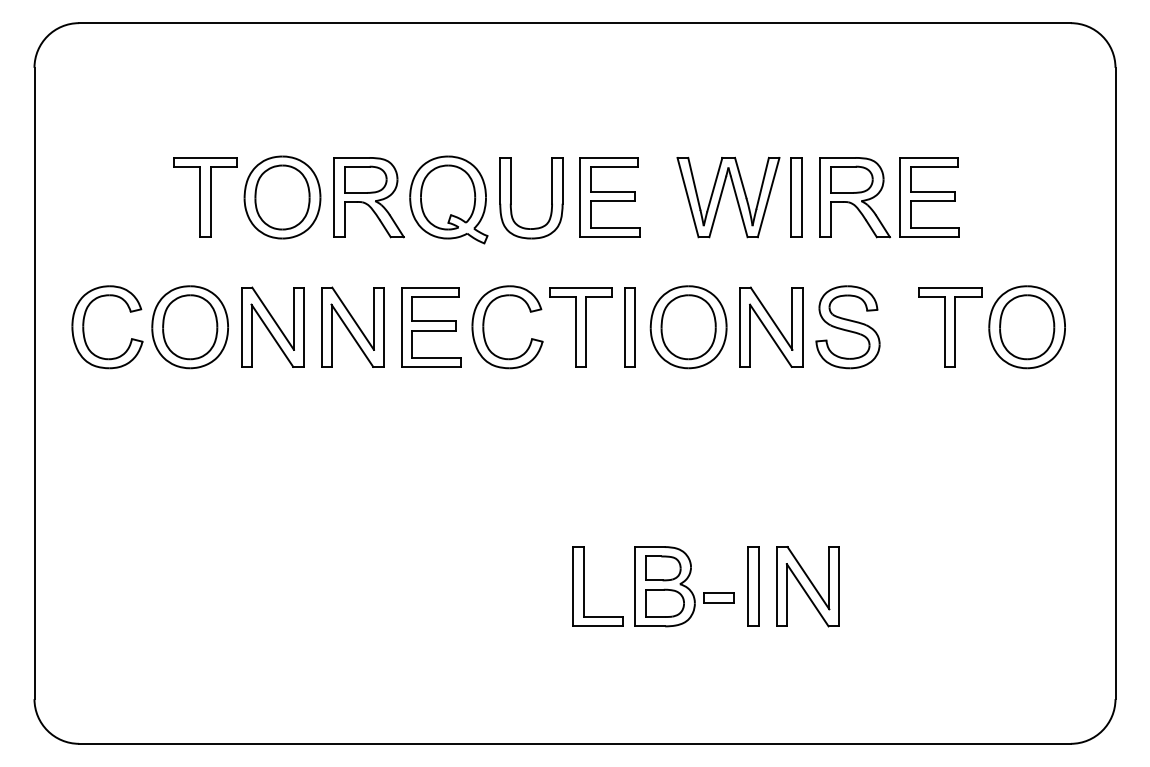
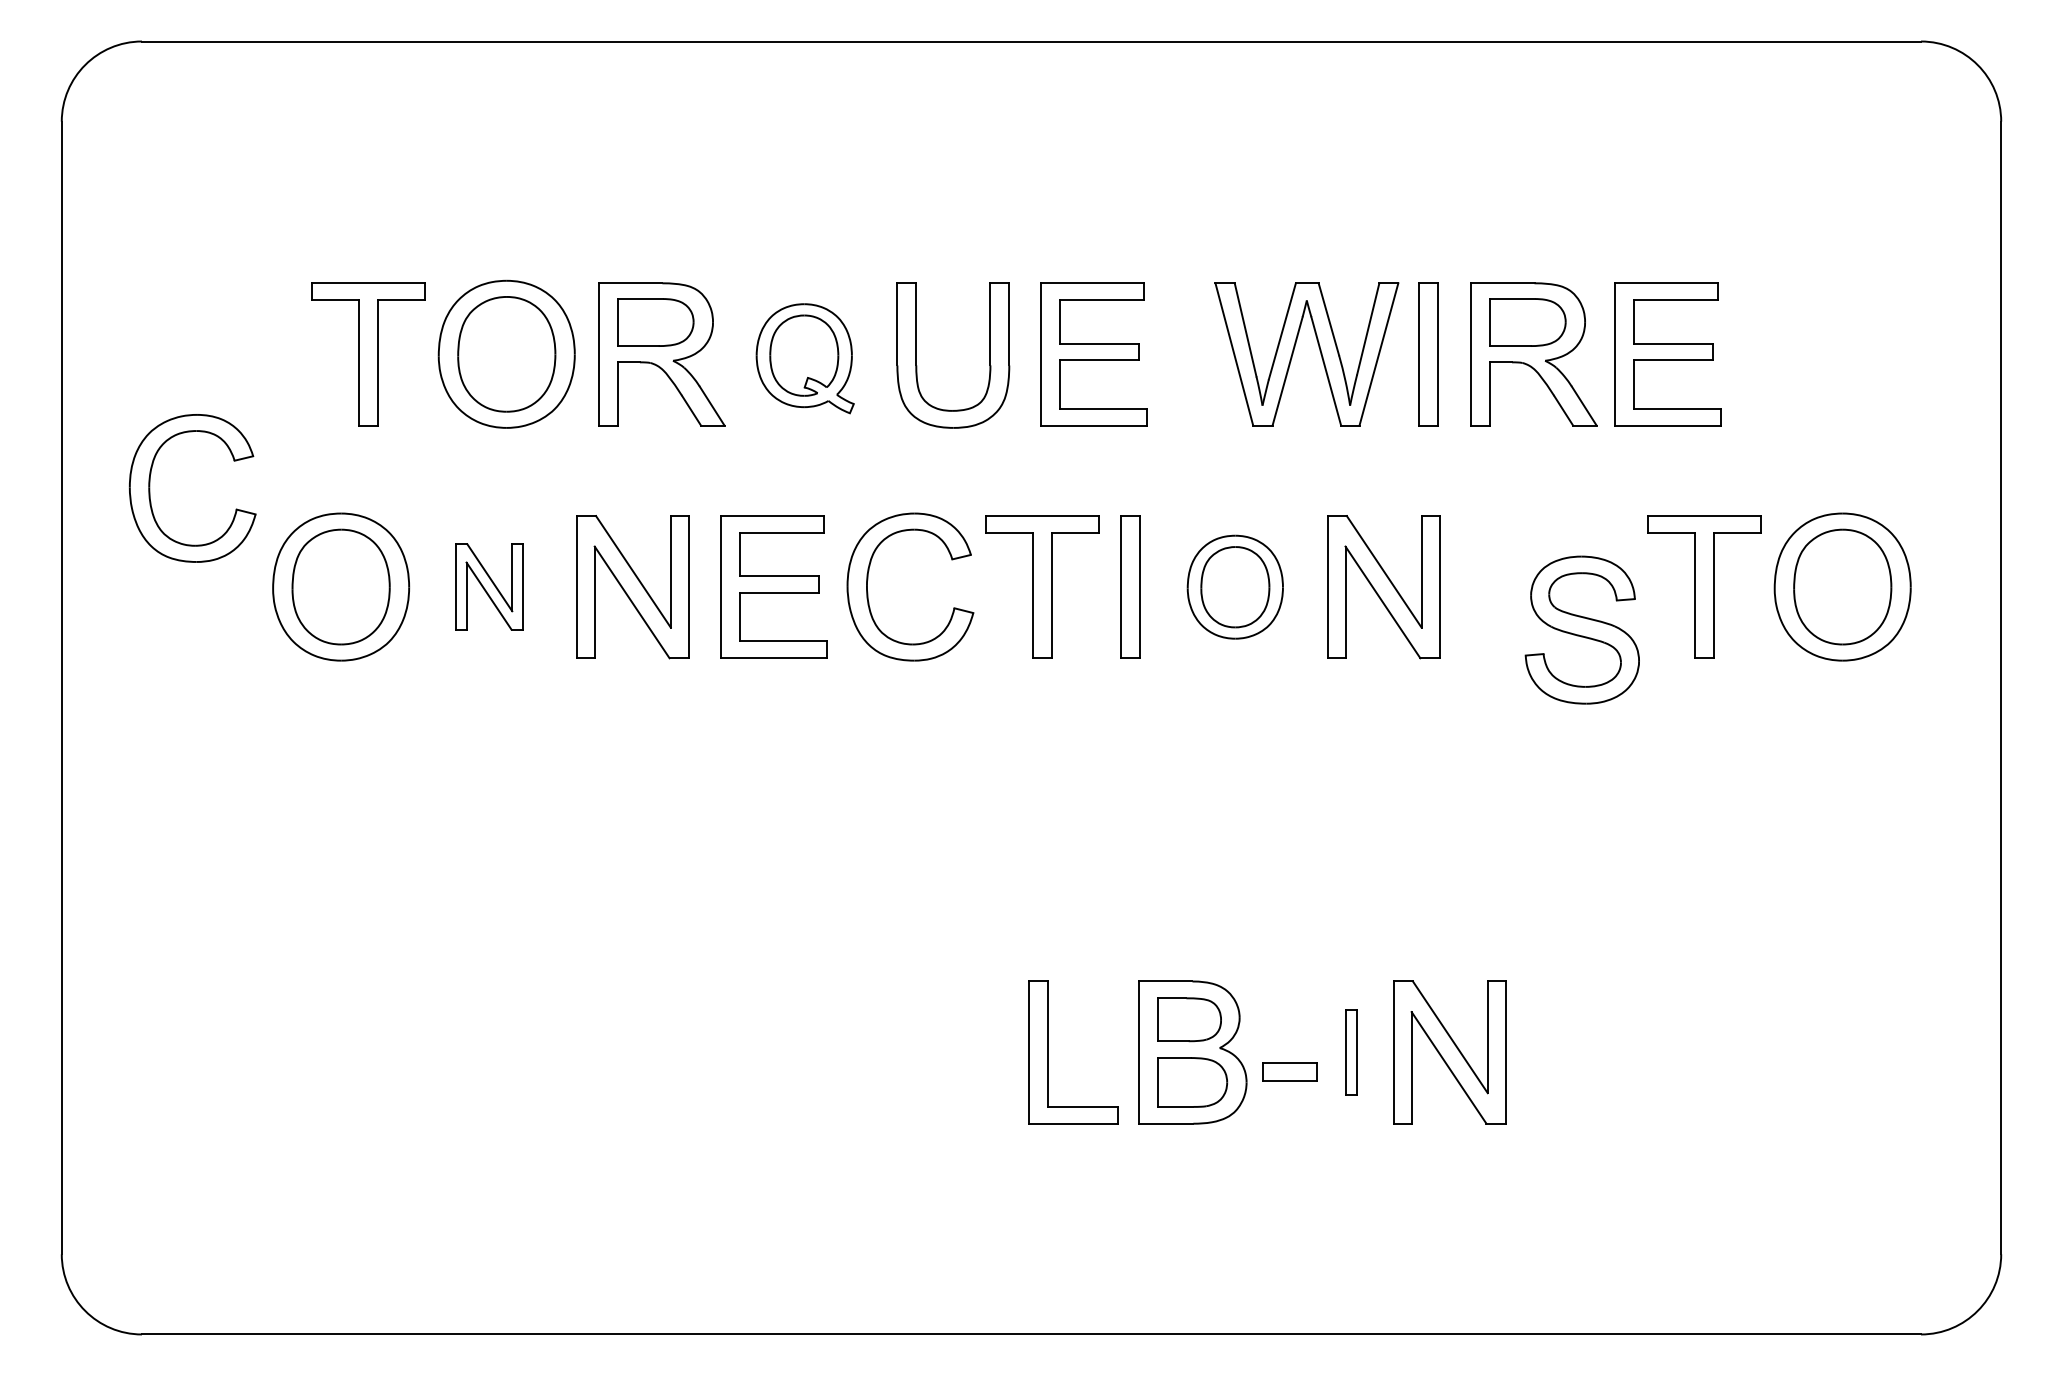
part: (448, 199) -> (804, 357), size x0.7
part: (272, 326) -> (488, 585), size x0.6
part: (84, 327) -> (151, 488), moved
part: (688, 327) -> (1235, 587), size x0.7
part: (847, 327) -> (1581, 630), moved
part: (753, 586) -> (1351, 1052), size x0.6

